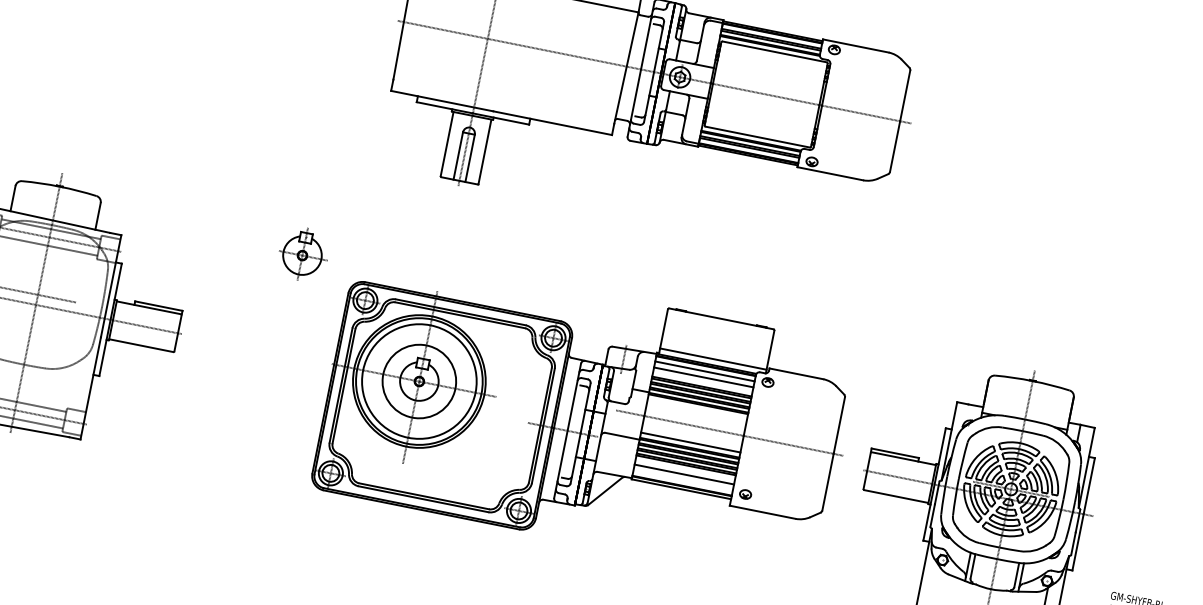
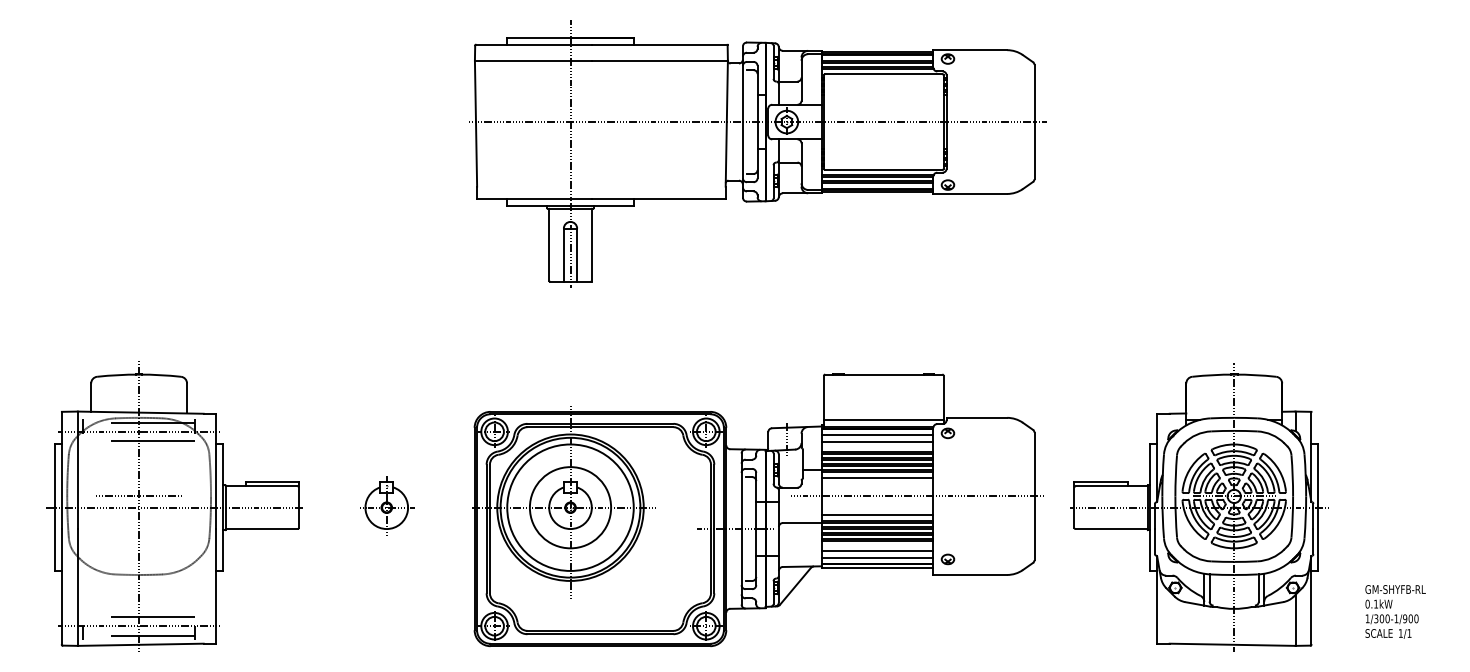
part: (303, 253) -> (387, 505), moved
line: (697, 409) -> (877, 477), added
line: (683, 480) -> (877, 557), added

